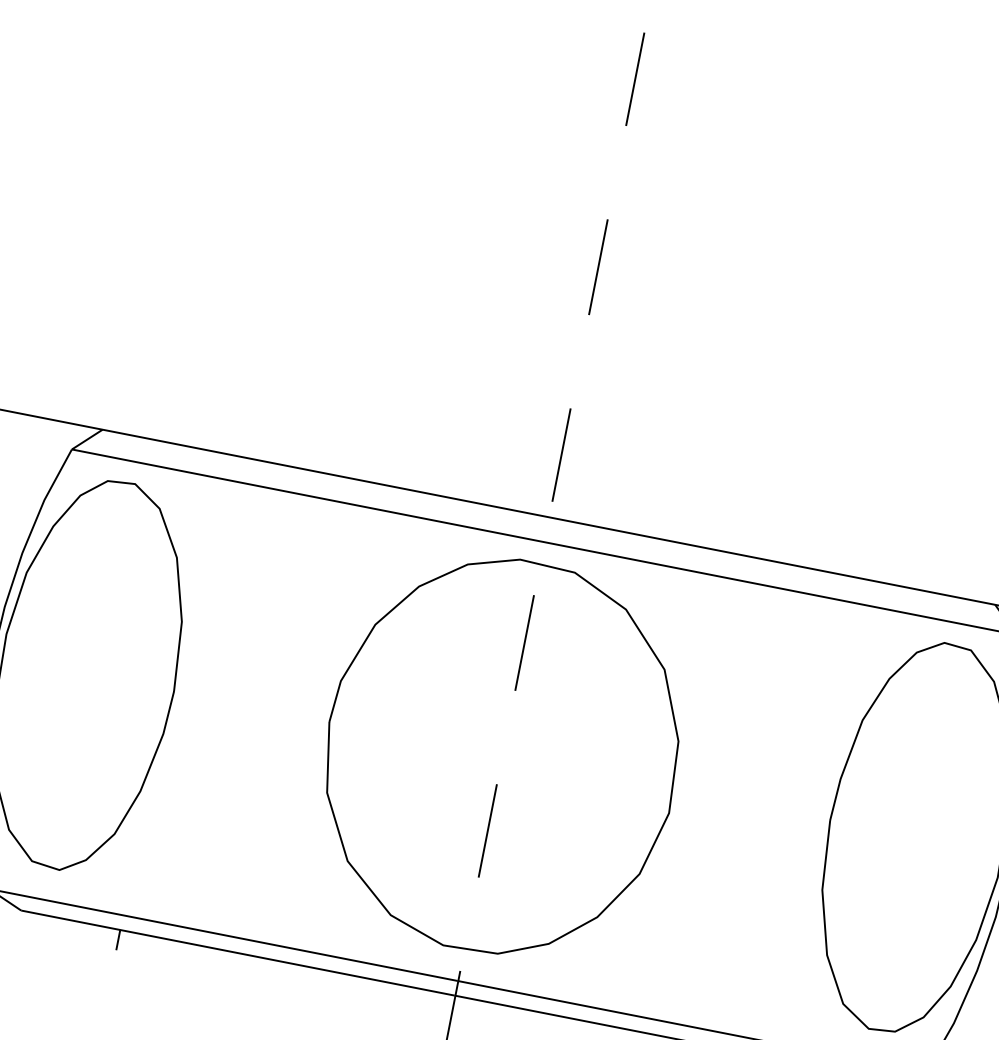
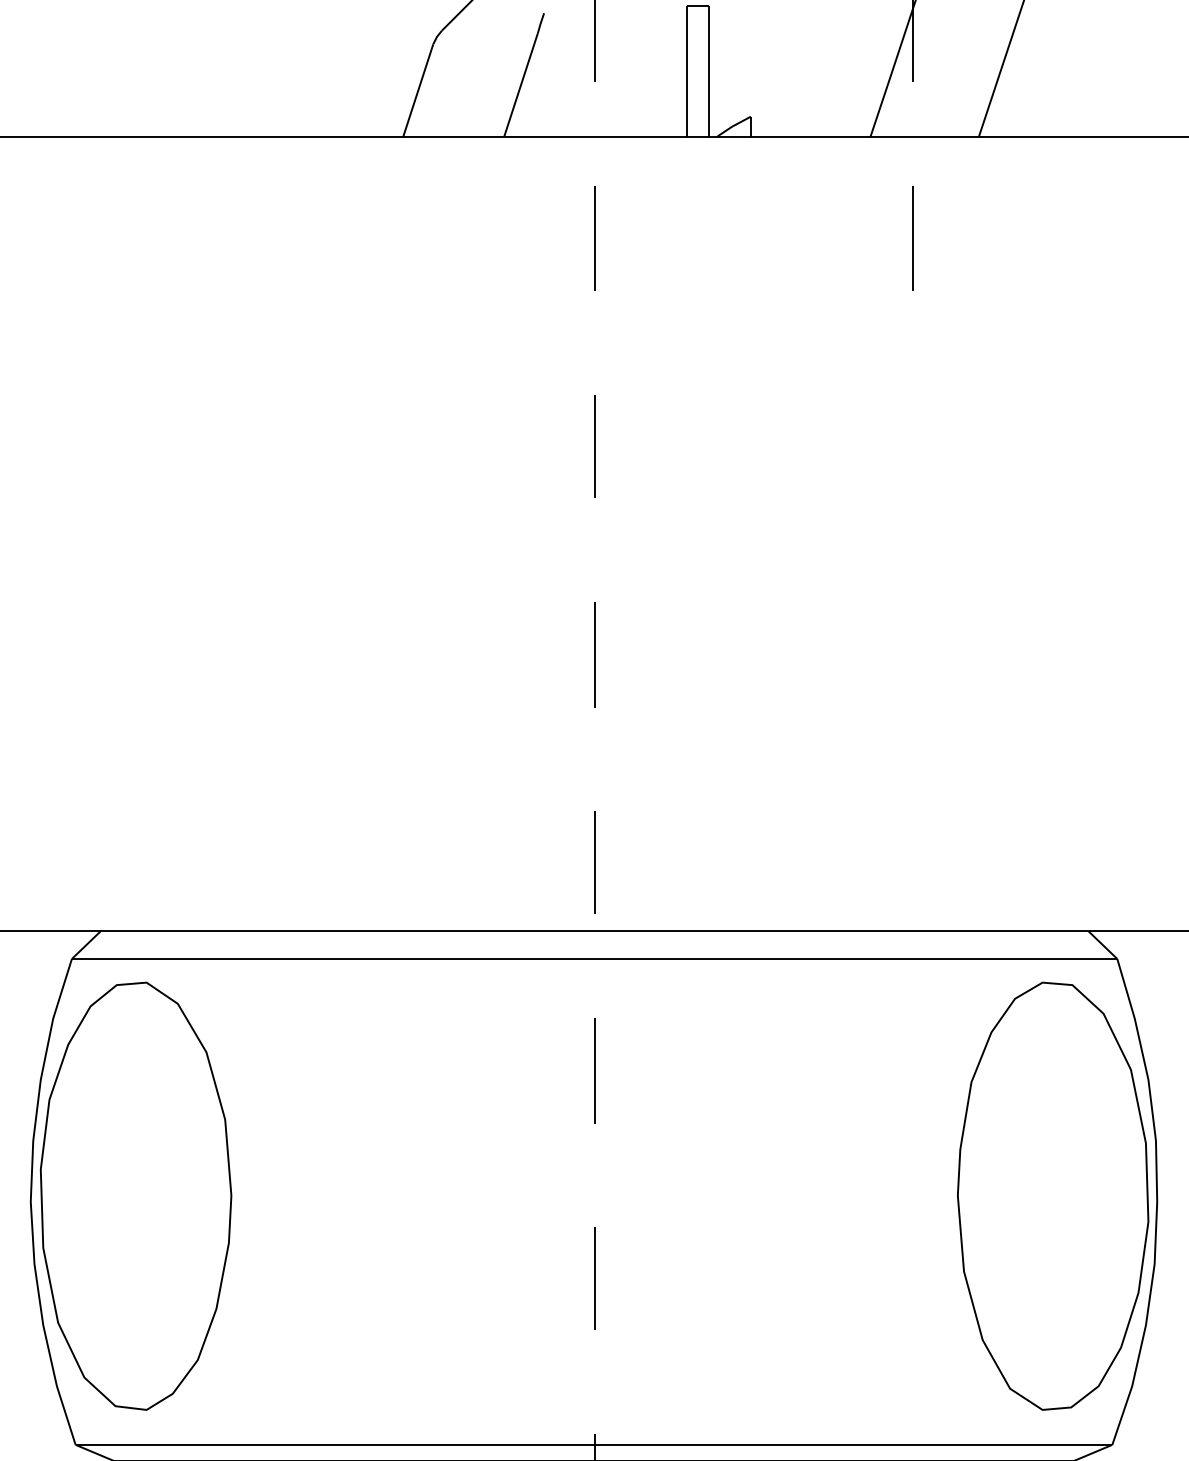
part: (501, 755) -> (593, 1195), removed

